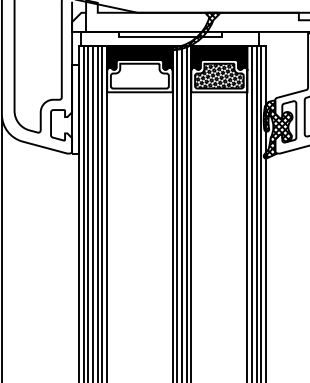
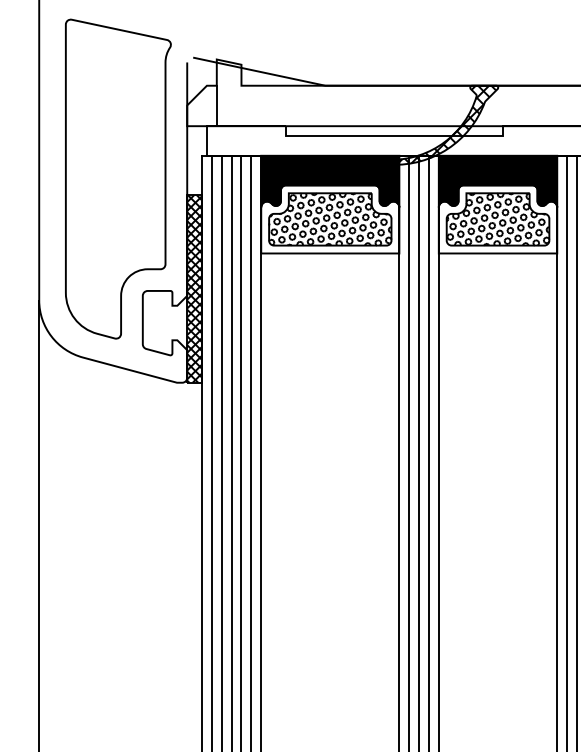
hatch: (139, 75) -> (329, 218), added
hatch: (75, 108) -> (194, 287), added

